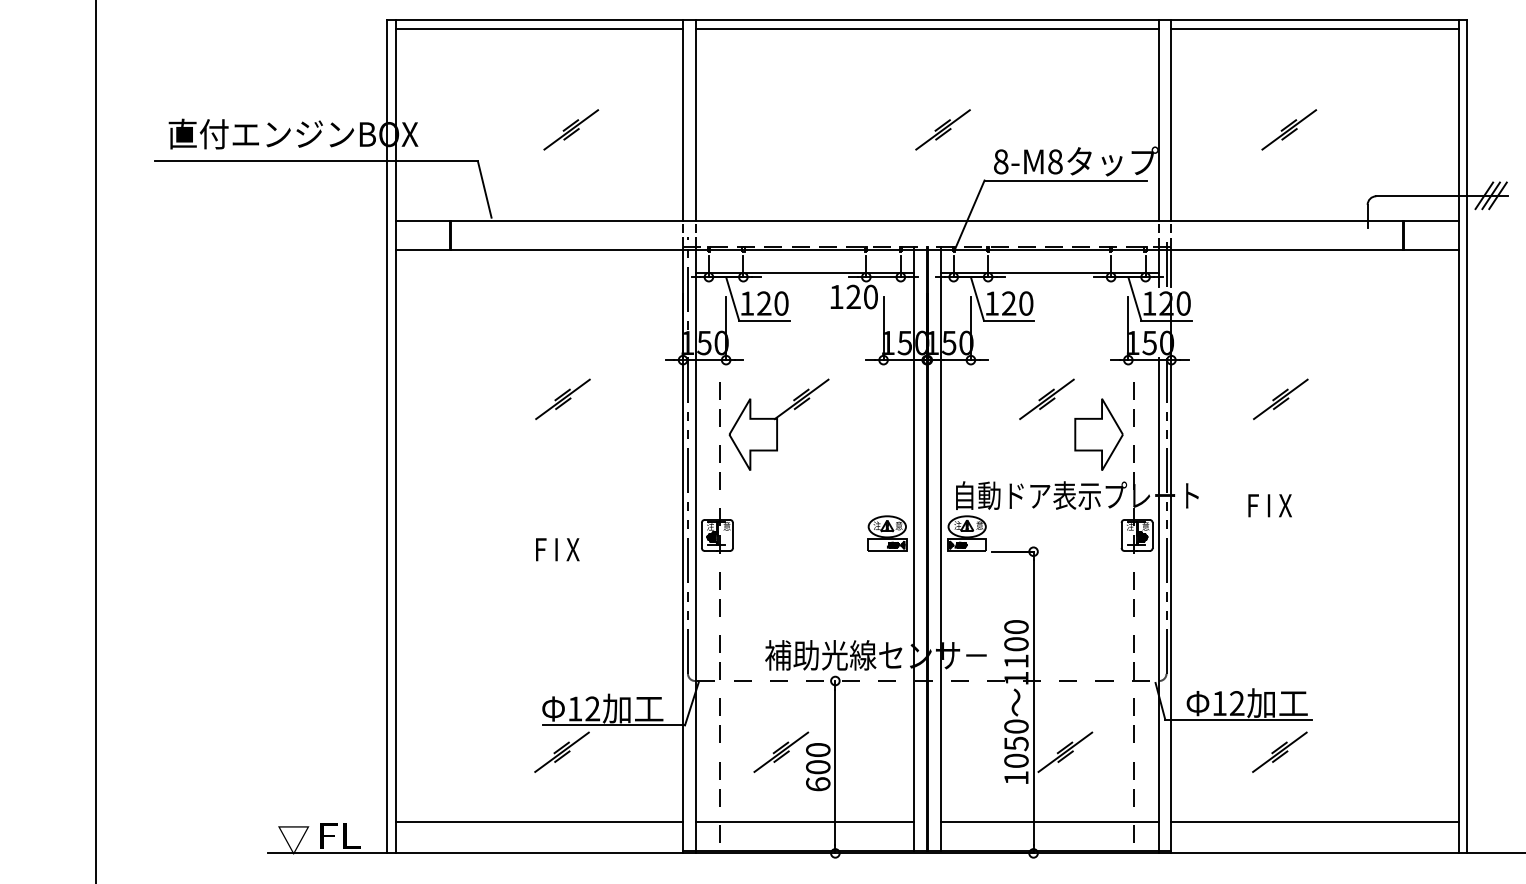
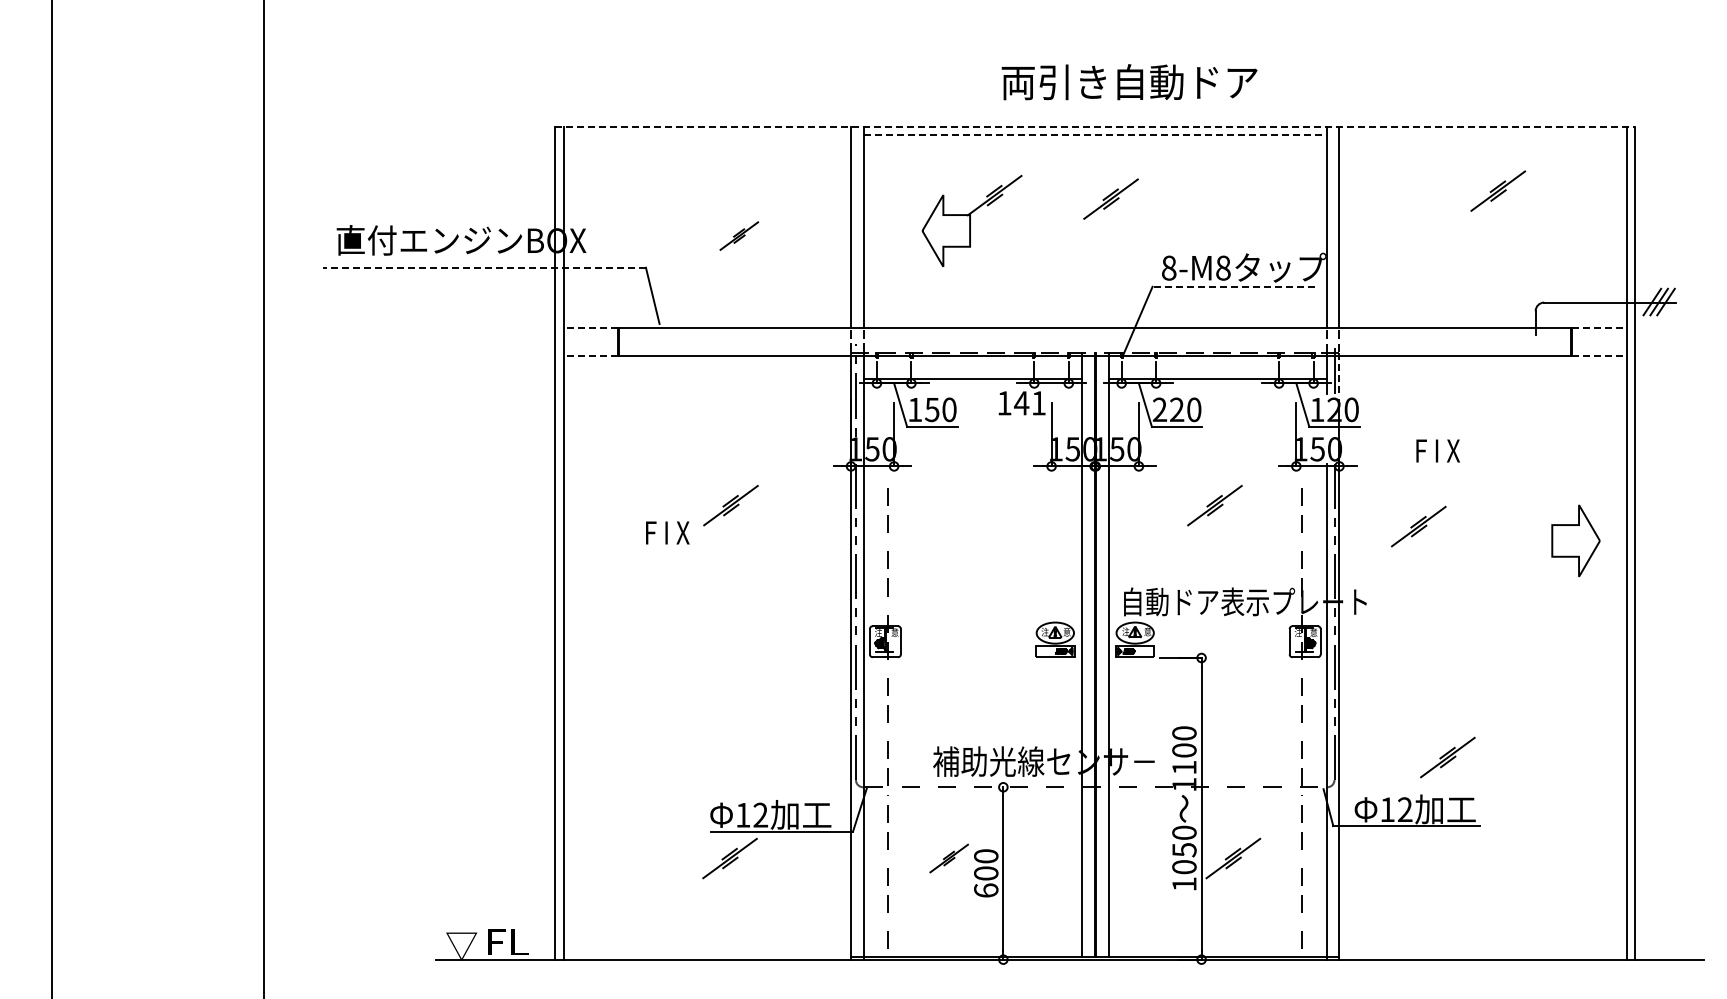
line: (927, 20) -> (1095, 126), solid -> dashed
line: (539, 29) -> (707, 135), removed
line: (927, 29) -> (1095, 135), solid -> dashed
line: (1314, 29) -> (1482, 135), removed
part: (571, 129) -> (739, 235), size x0.7
part: (942, 129) -> (1110, 198), moved
part: (1289, 129) -> (1498, 190), moved
line: (316, 161) -> (484, 267), solid -> dashed
line: (1065, 180) -> (1233, 286), solid -> dashed
line: (422, 221) -> (590, 327), solid -> dashed
line: (1431, 221) -> (1599, 327), solid -> dashed
line: (422, 250) -> (590, 356), solid -> dashed
line: (1431, 250) -> (1599, 356), solid -> dashed
line: (1171, 268) -> (1339, 374), solid -> dashed
text: (861, 297) -> (1029, 403), 120 -> 141
text: (764, 303) -> (932, 409), 120 -> 150
text: (991, 303) -> (1159, 409), 120 -> 220
part: (1280, 399) -> (1418, 526), moved
part: (778, 424) -> (971, 220), moved
part: (1098, 434) -> (1575, 540), moved
text: (1269, 505) -> (1437, 450), moved
text: (557, 549) -> (667, 532), moved
part: (780, 752) -> (948, 858), size x0.7
part: (1279, 752) -> (1447, 757), moved
line: (539, 822) -> (707, 928), removed
line: (804, 822) -> (972, 928), removed
line: (1049, 822) -> (1217, 928), removed
line: (1314, 822) -> (1482, 928), removed

